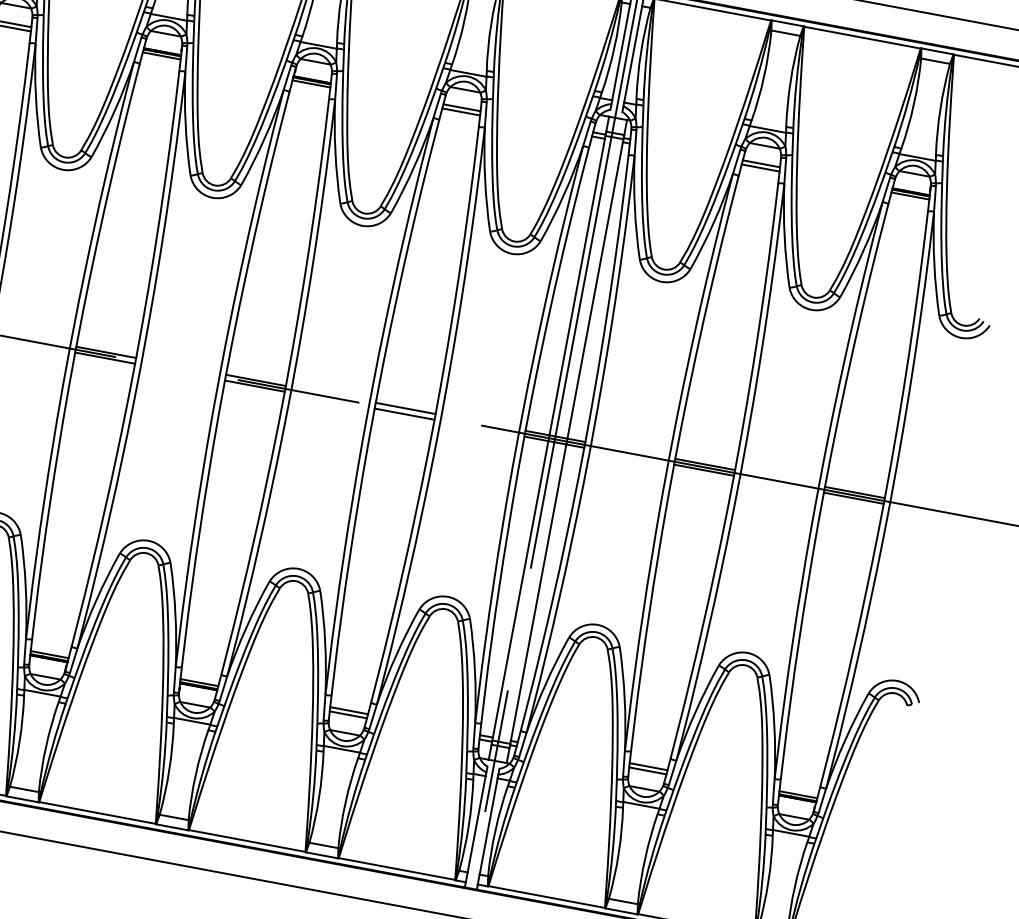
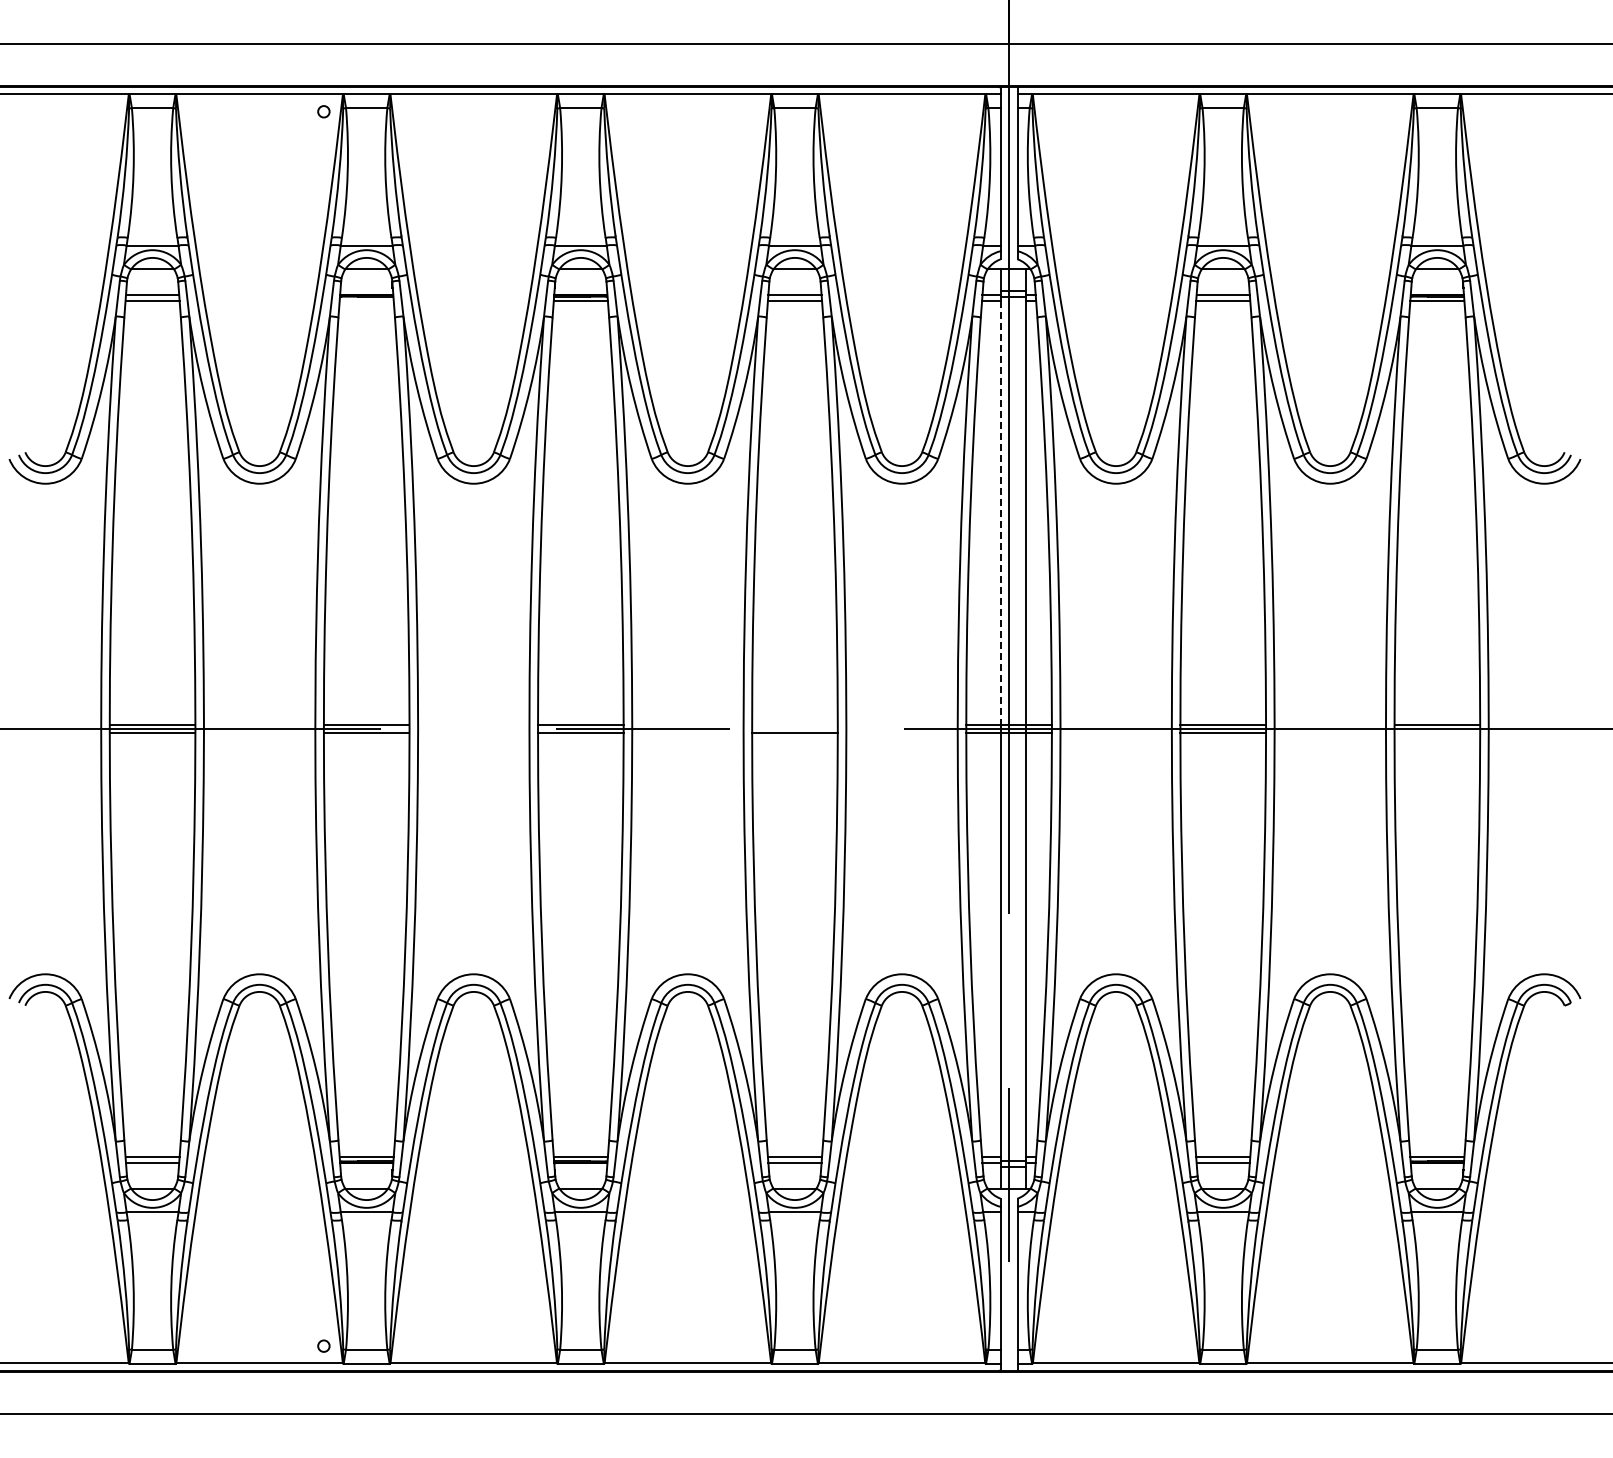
line: (161, 55) -> (366, 300), removed
line: (577, 286) -> (1000, 512), solid -> dashed
line: (405, 408) -> (794, 724), removed
line: (853, 498) -> (1437, 733), removed

